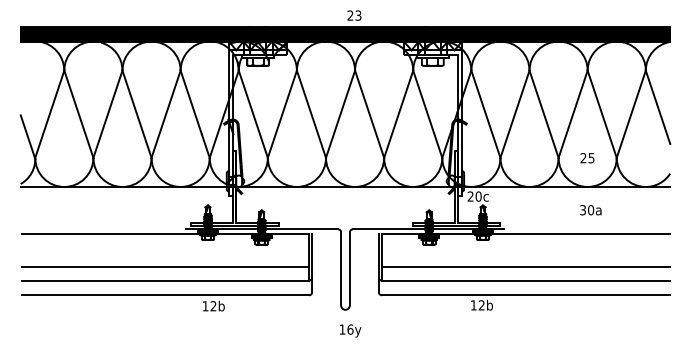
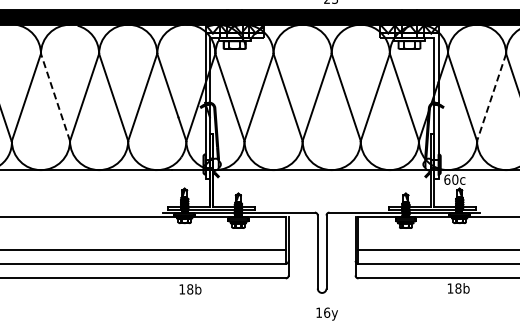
line: (78, 114) -> (55, 97), solid -> dashed
line: (514, 114) -> (491, 97), solid -> dashed
text: (470, 196) -> (447, 179), 20c -> 60c
text: (481, 305) -> (458, 288), 12b -> 18b
text: (213, 306) -> (190, 289), 12b -> 18b

